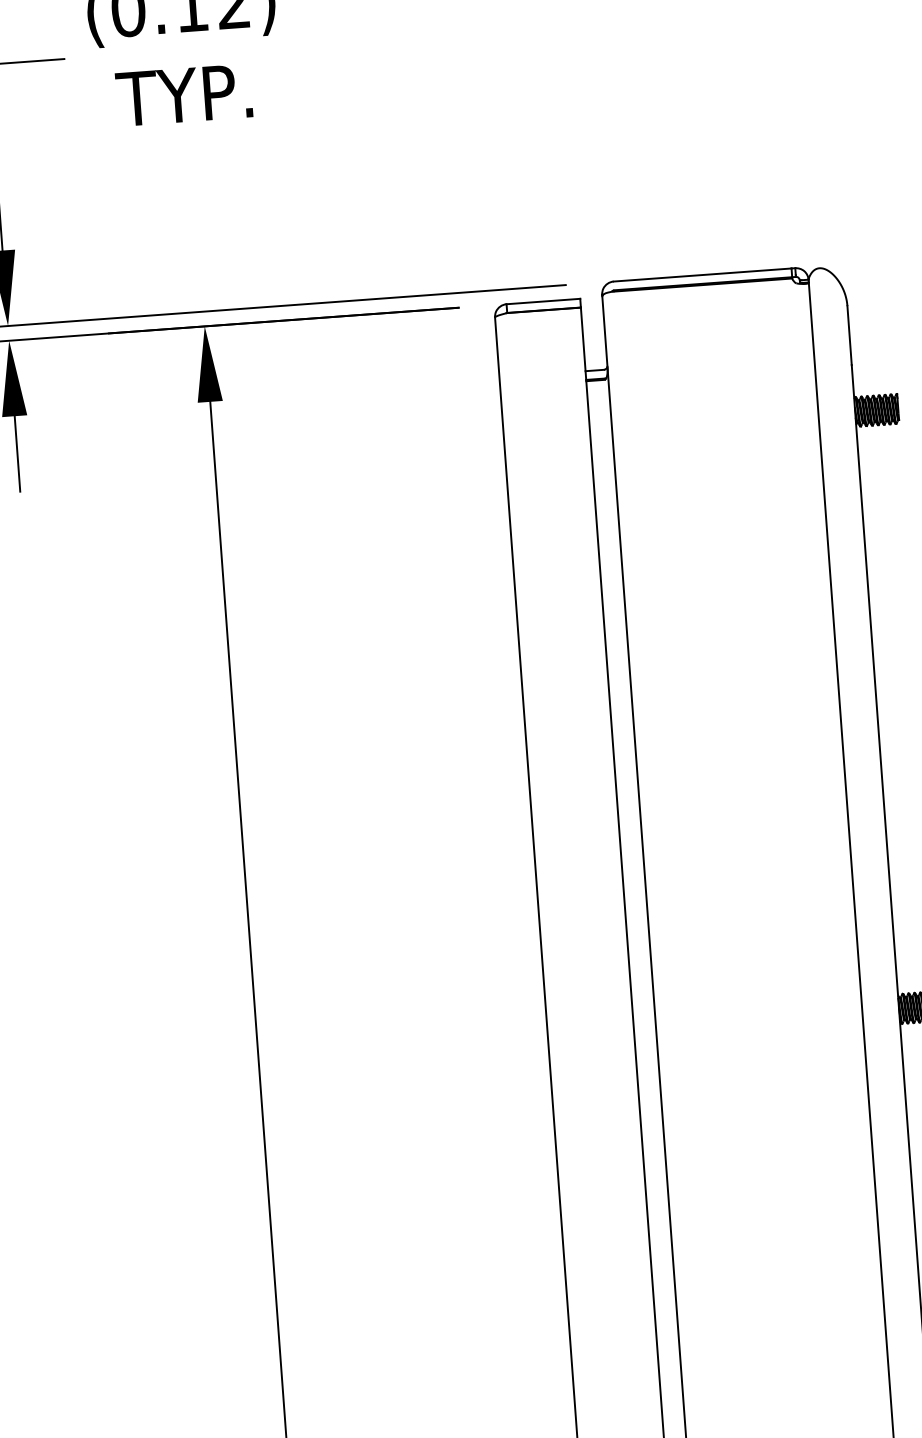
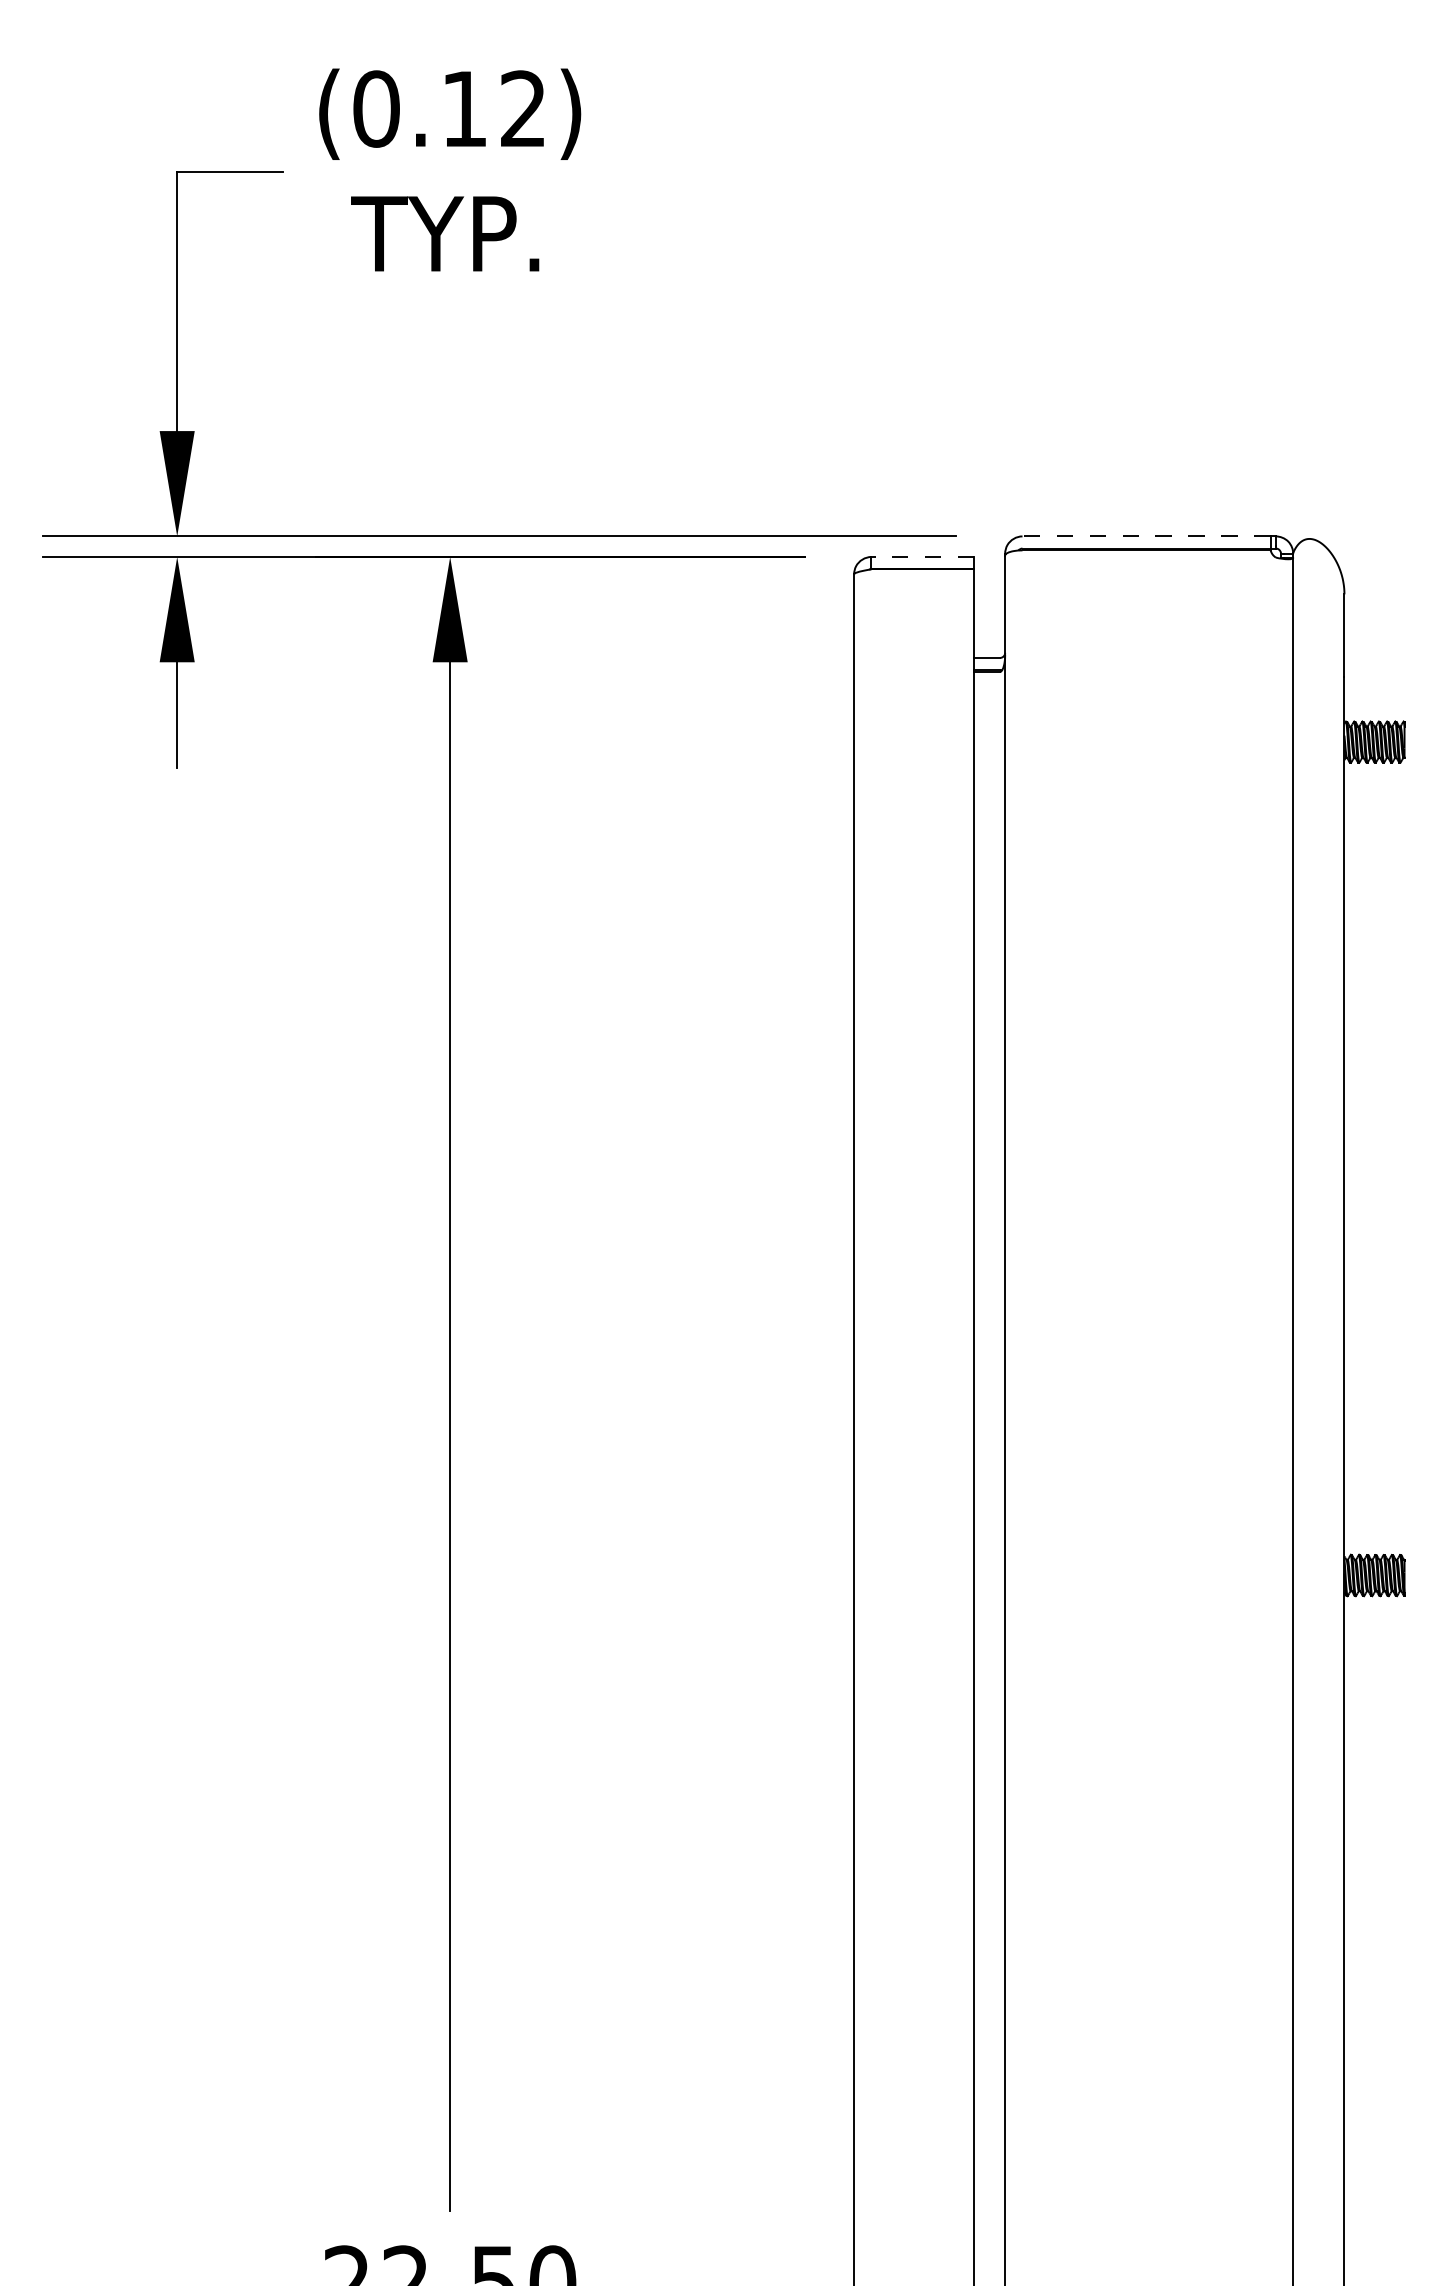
line: (702, 275) -> (1146, 536), solid -> dashed
line: (543, 301) -> (922, 556), solid -> dashed

